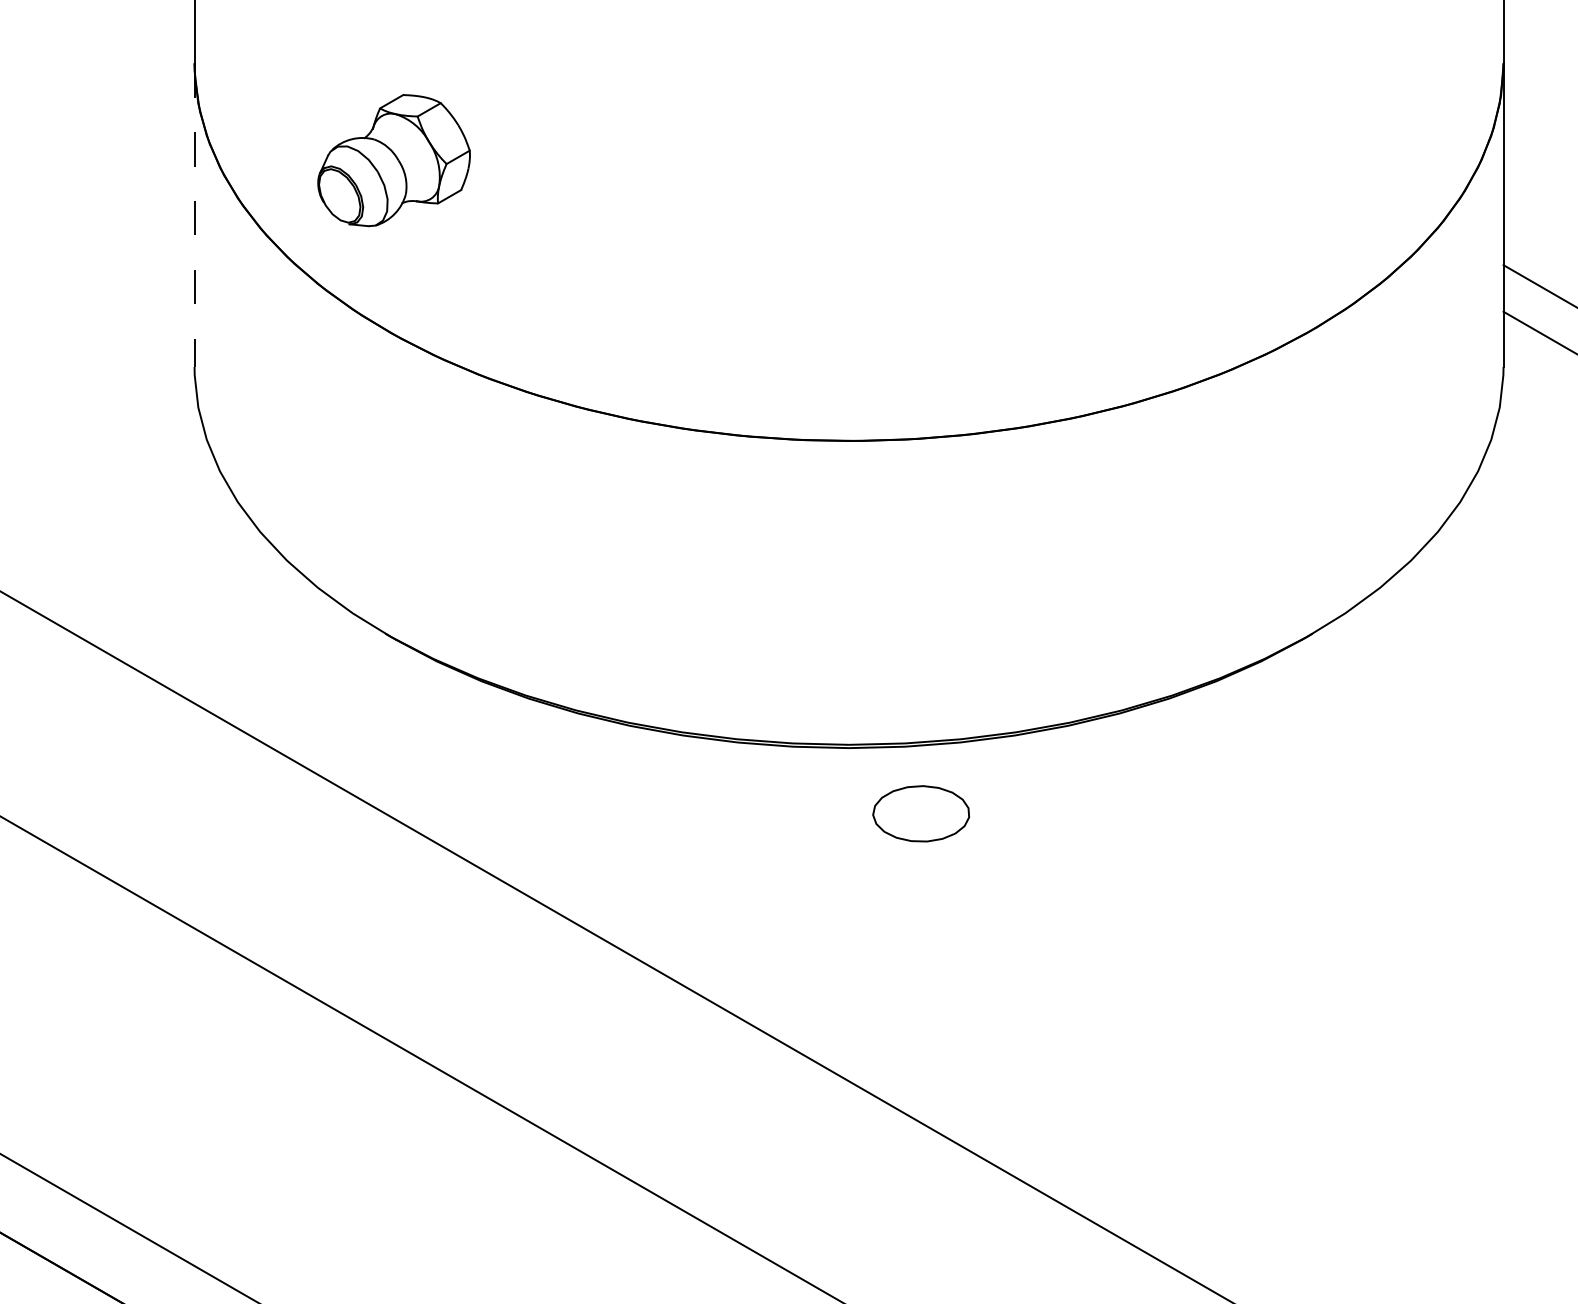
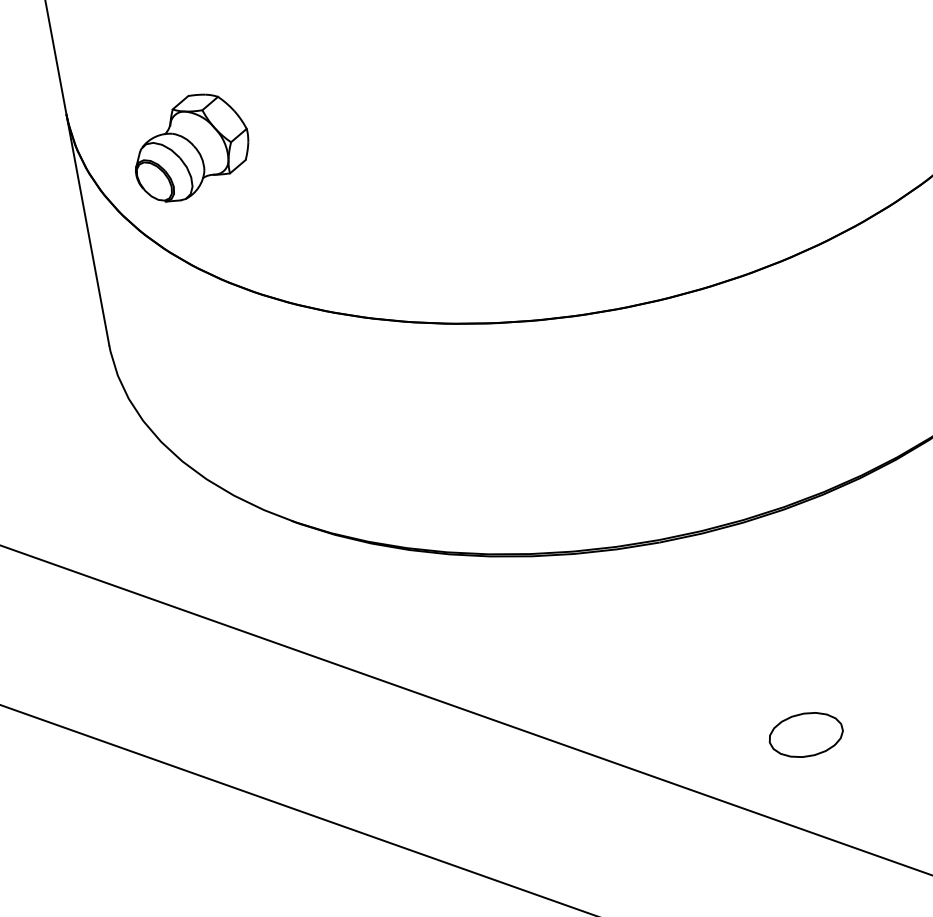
part: (393, 160) -> (190, 147), moved
line: (194, 215) -> (87, 230), dashed -> solid
part: (920, 813) -> (805, 734), moved

